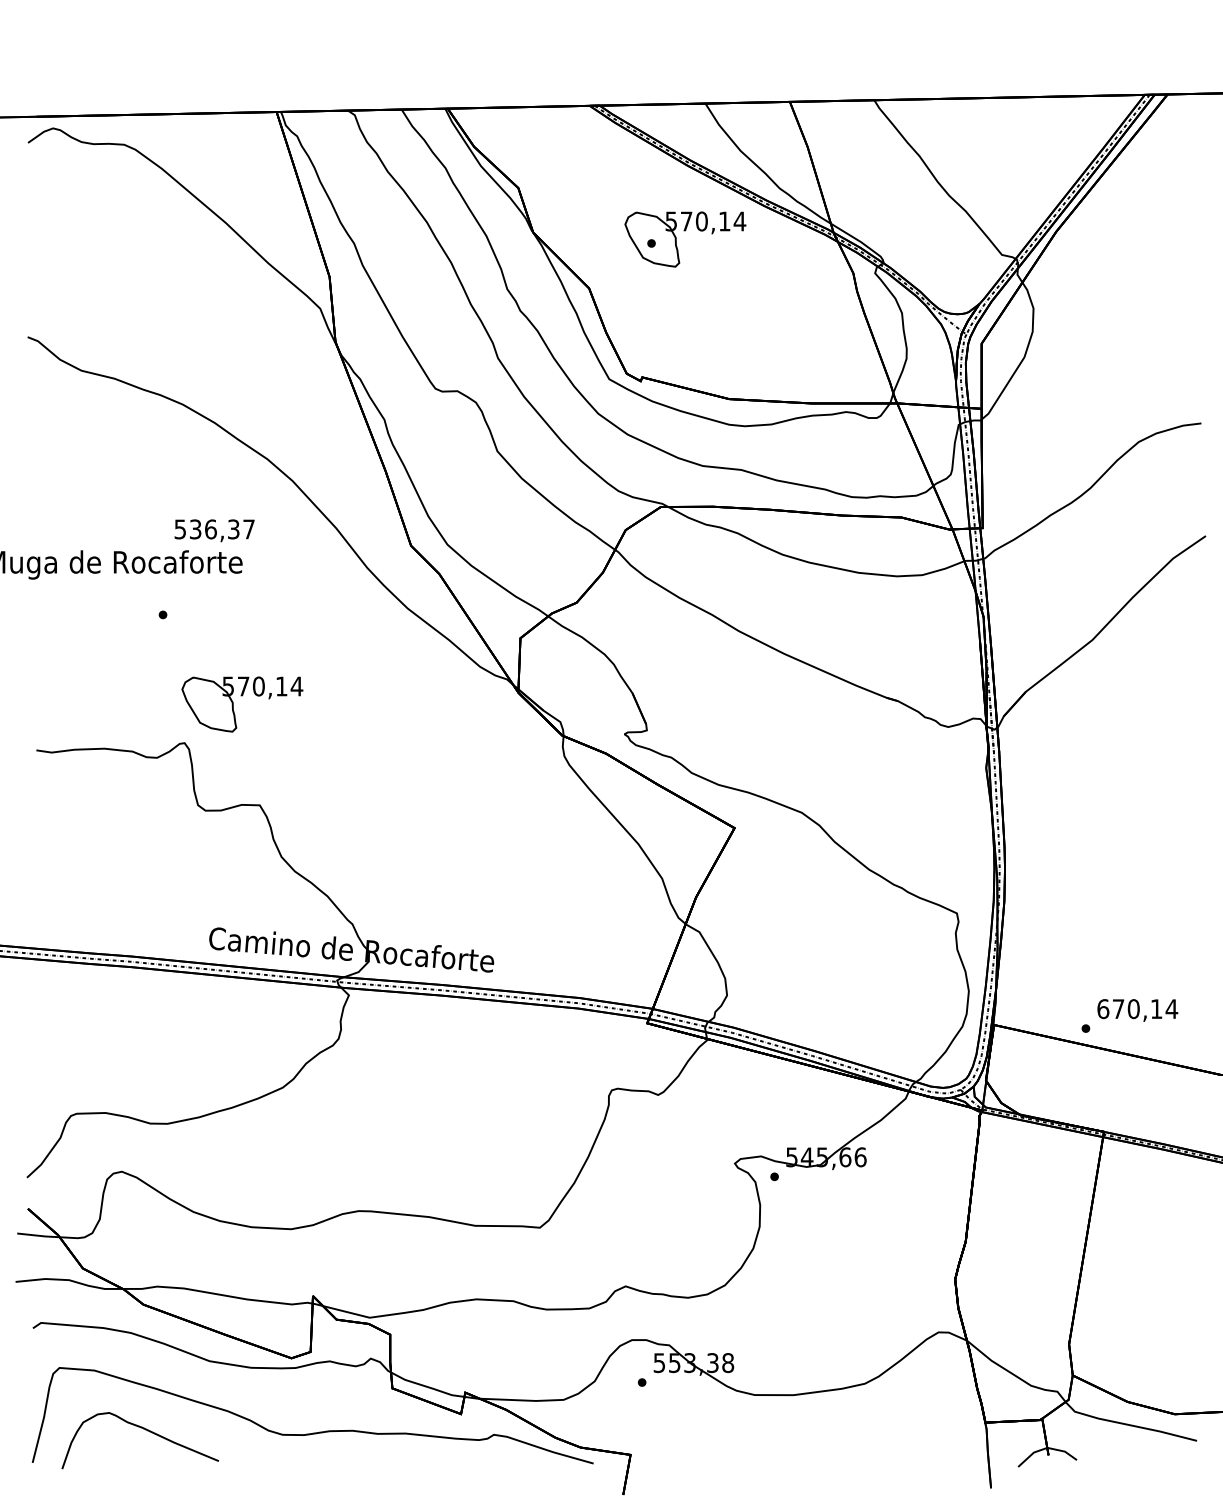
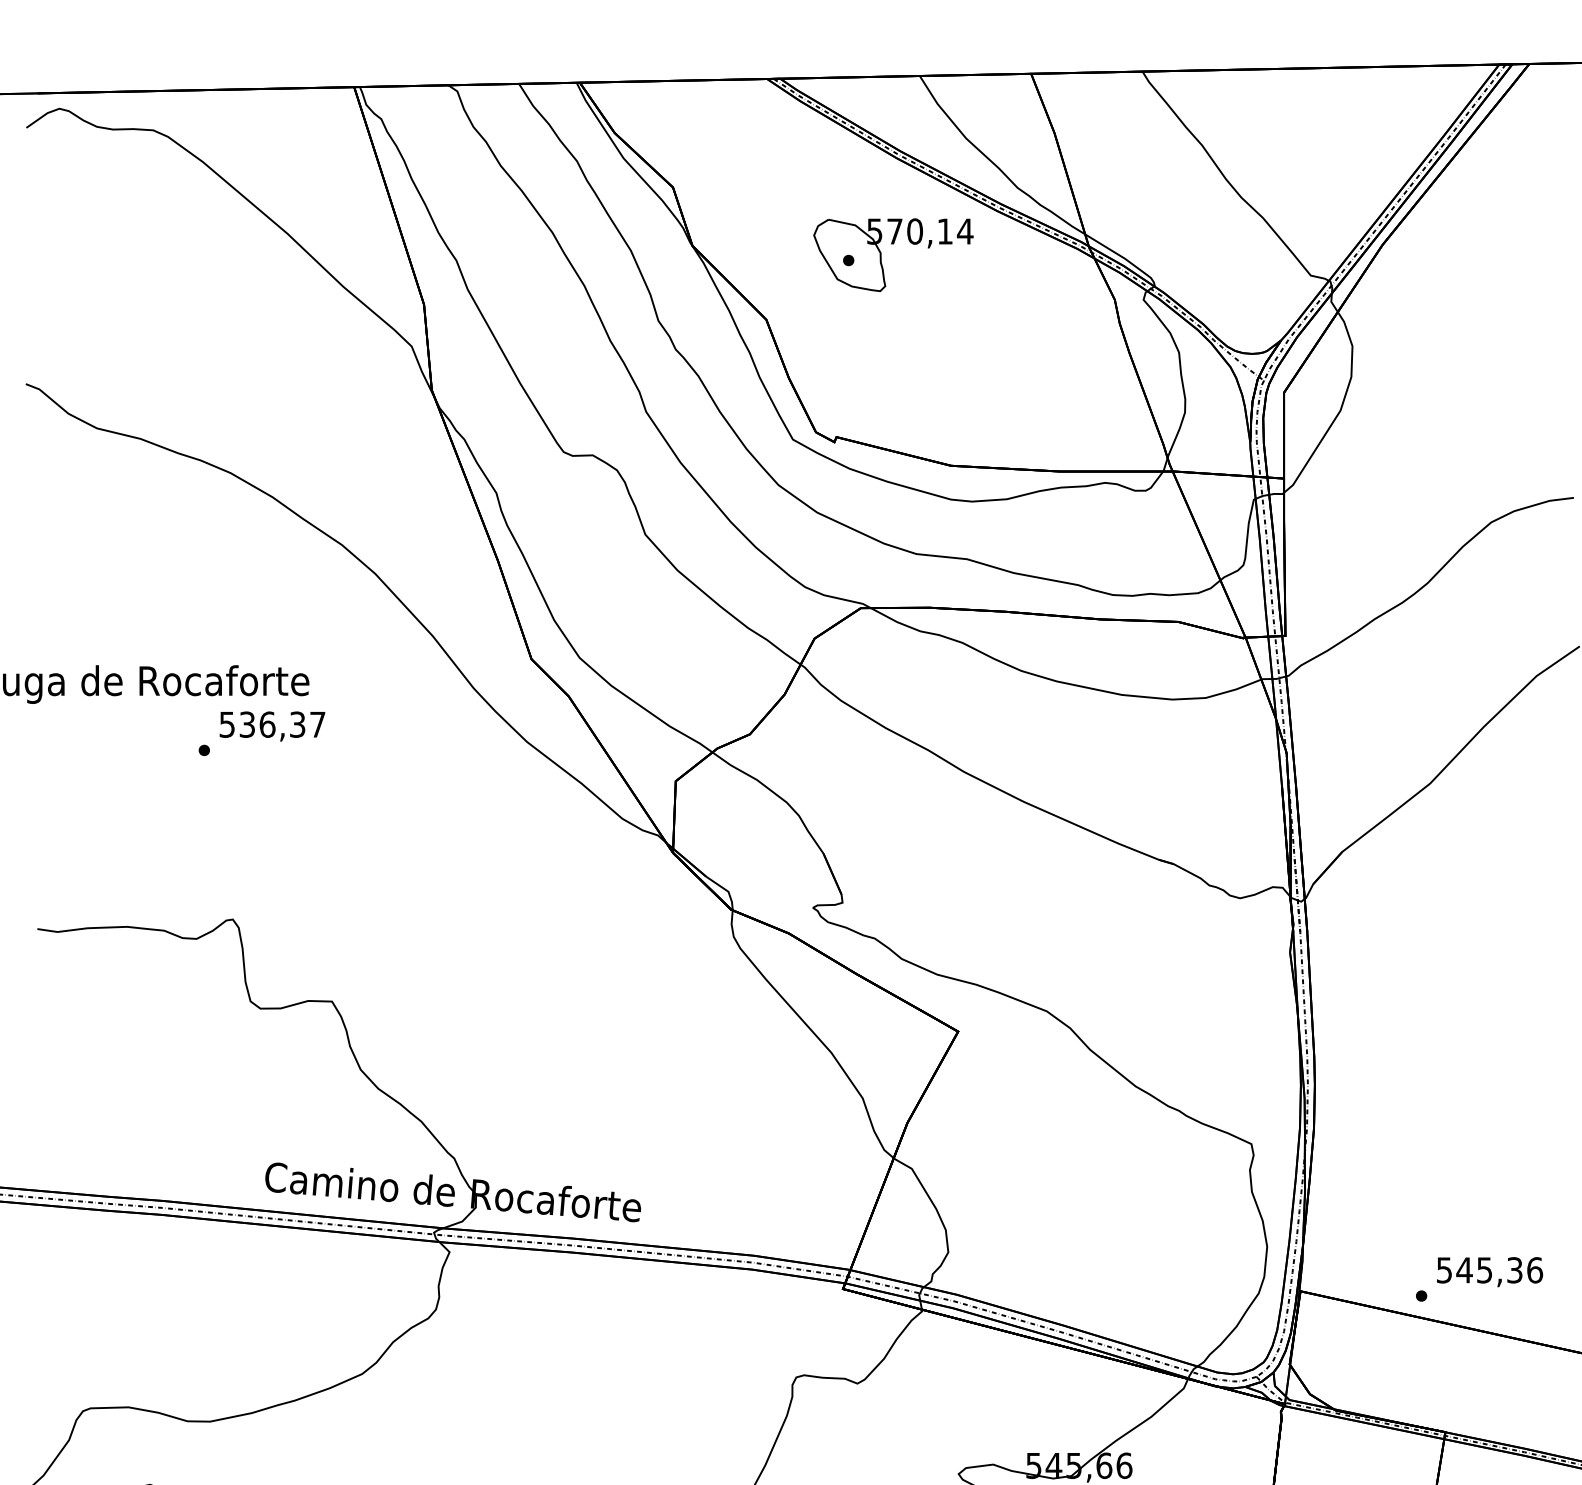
text: (214, 530) -> (272, 726), moved
part: (242, 696) -> (309, 858), removed
text: (1137, 1009) -> (1489, 1270), 670,14 -> 545,36

